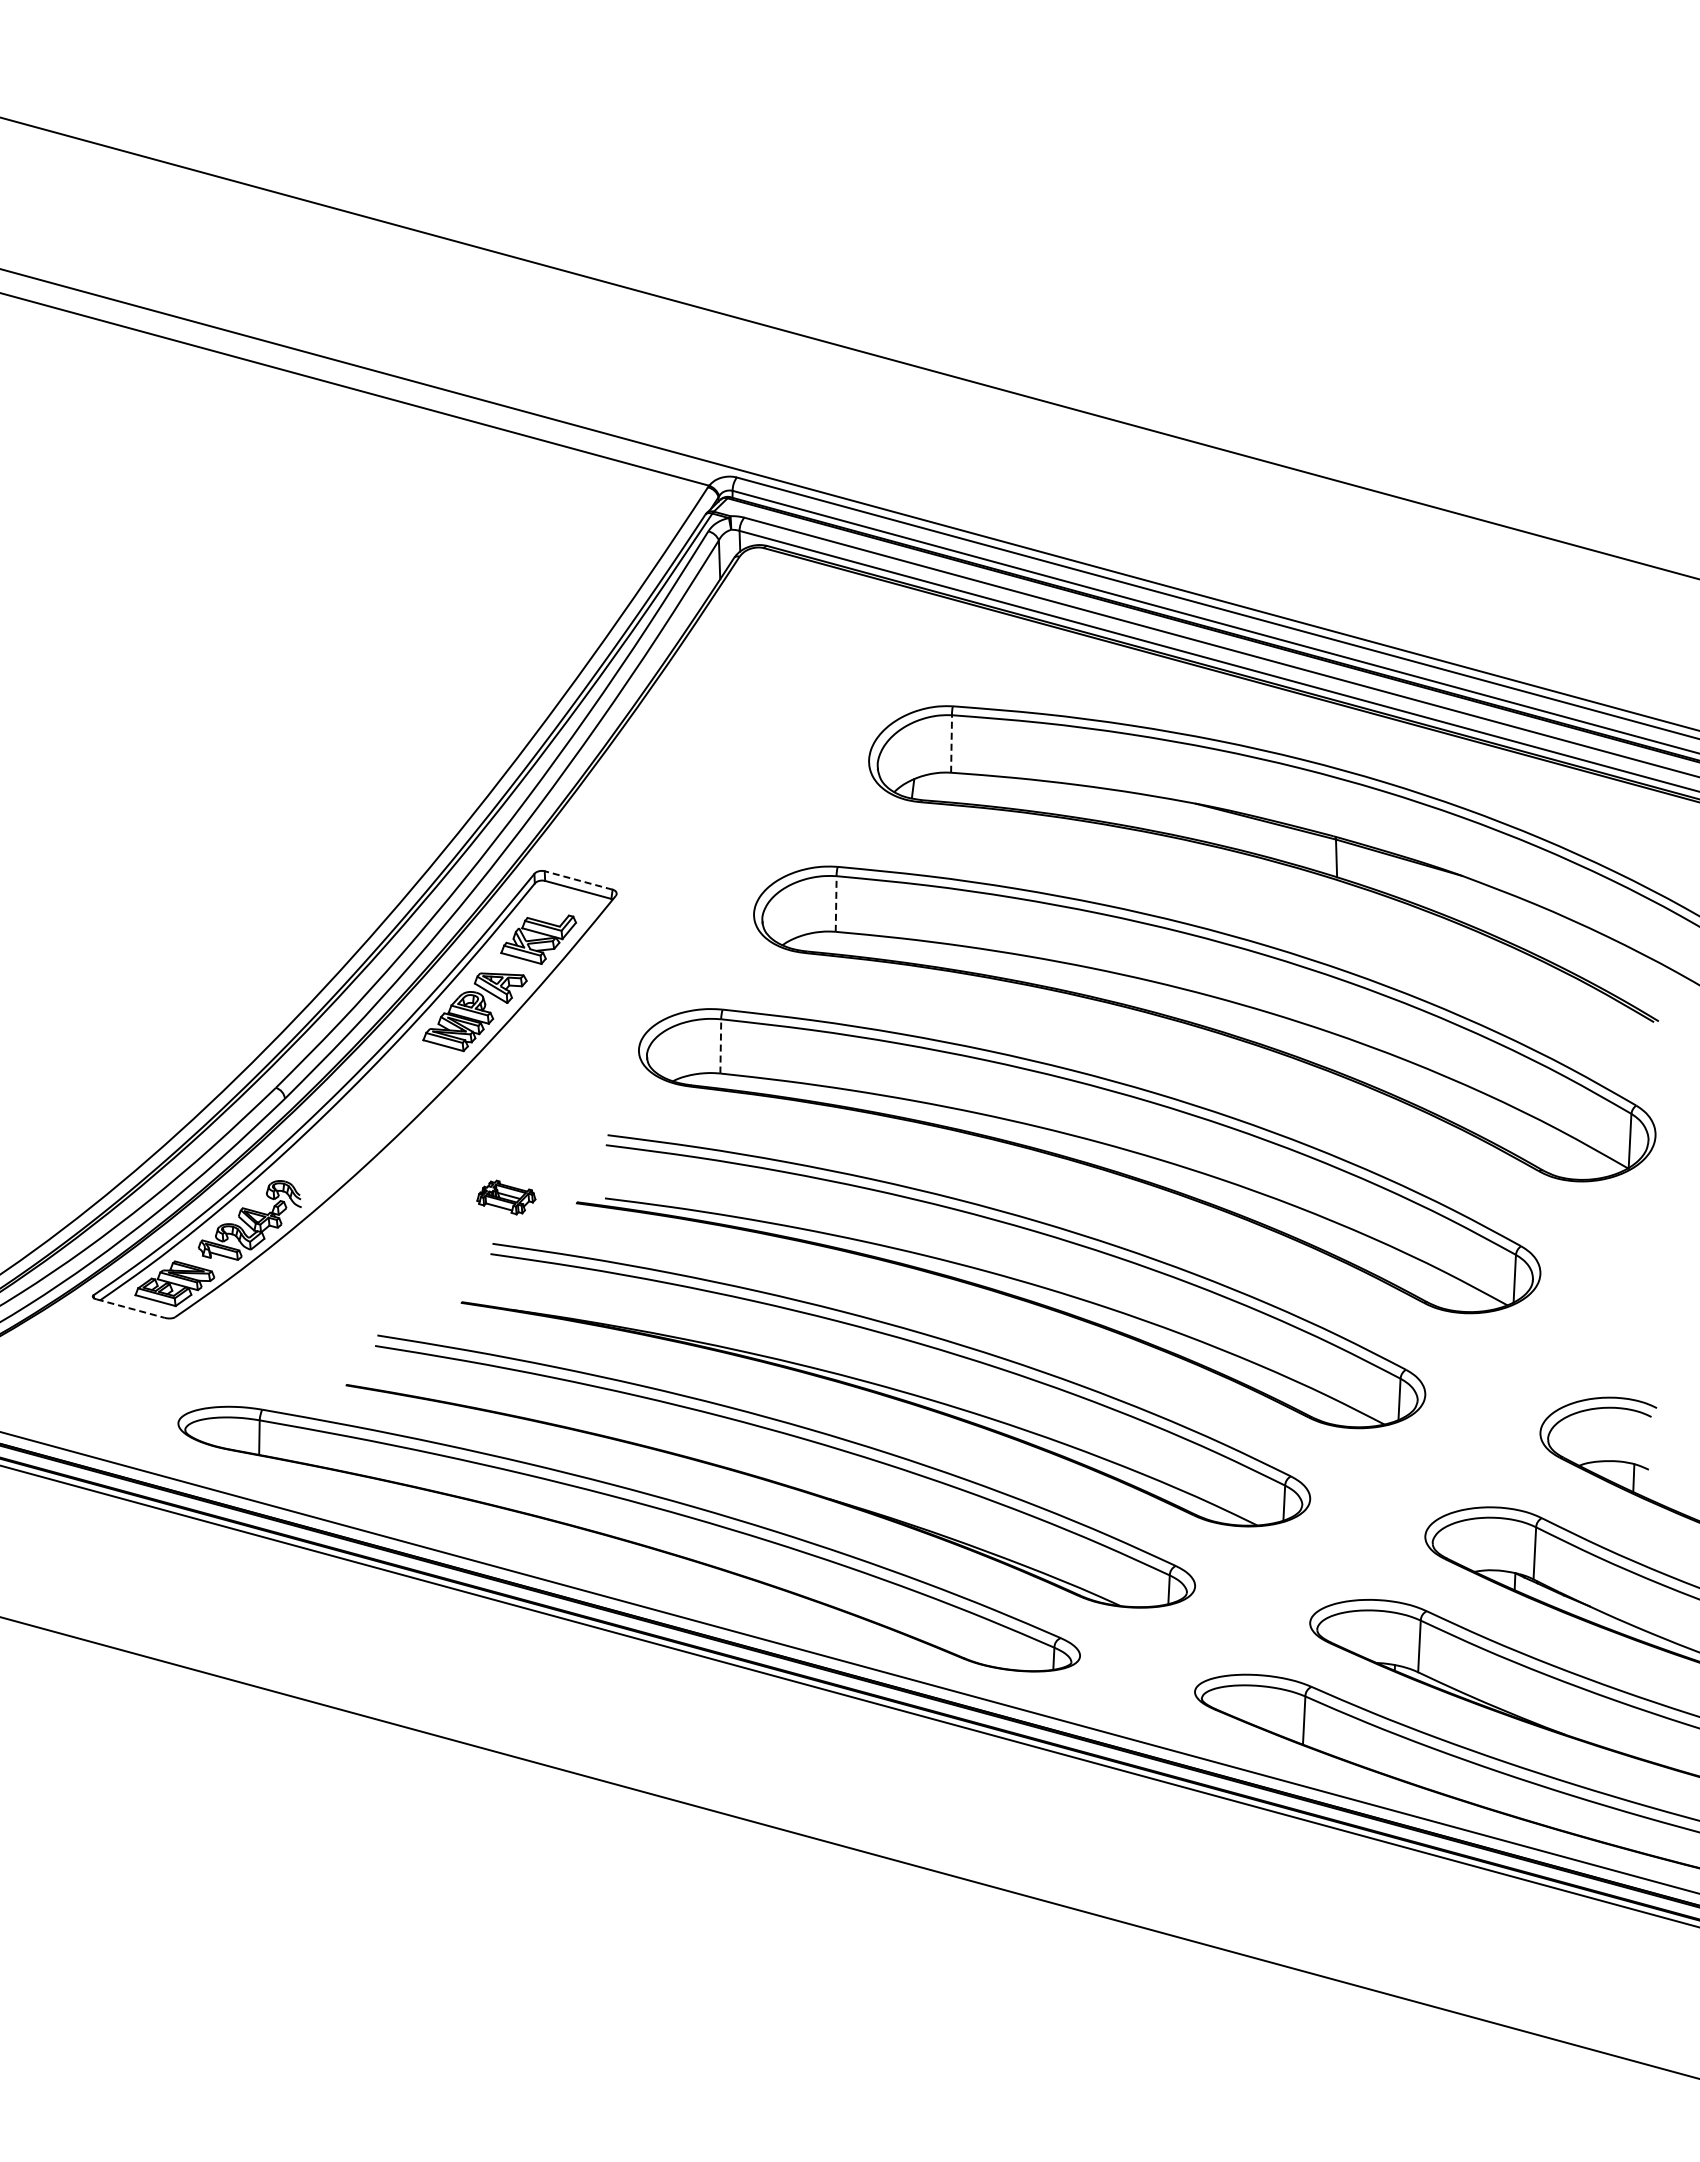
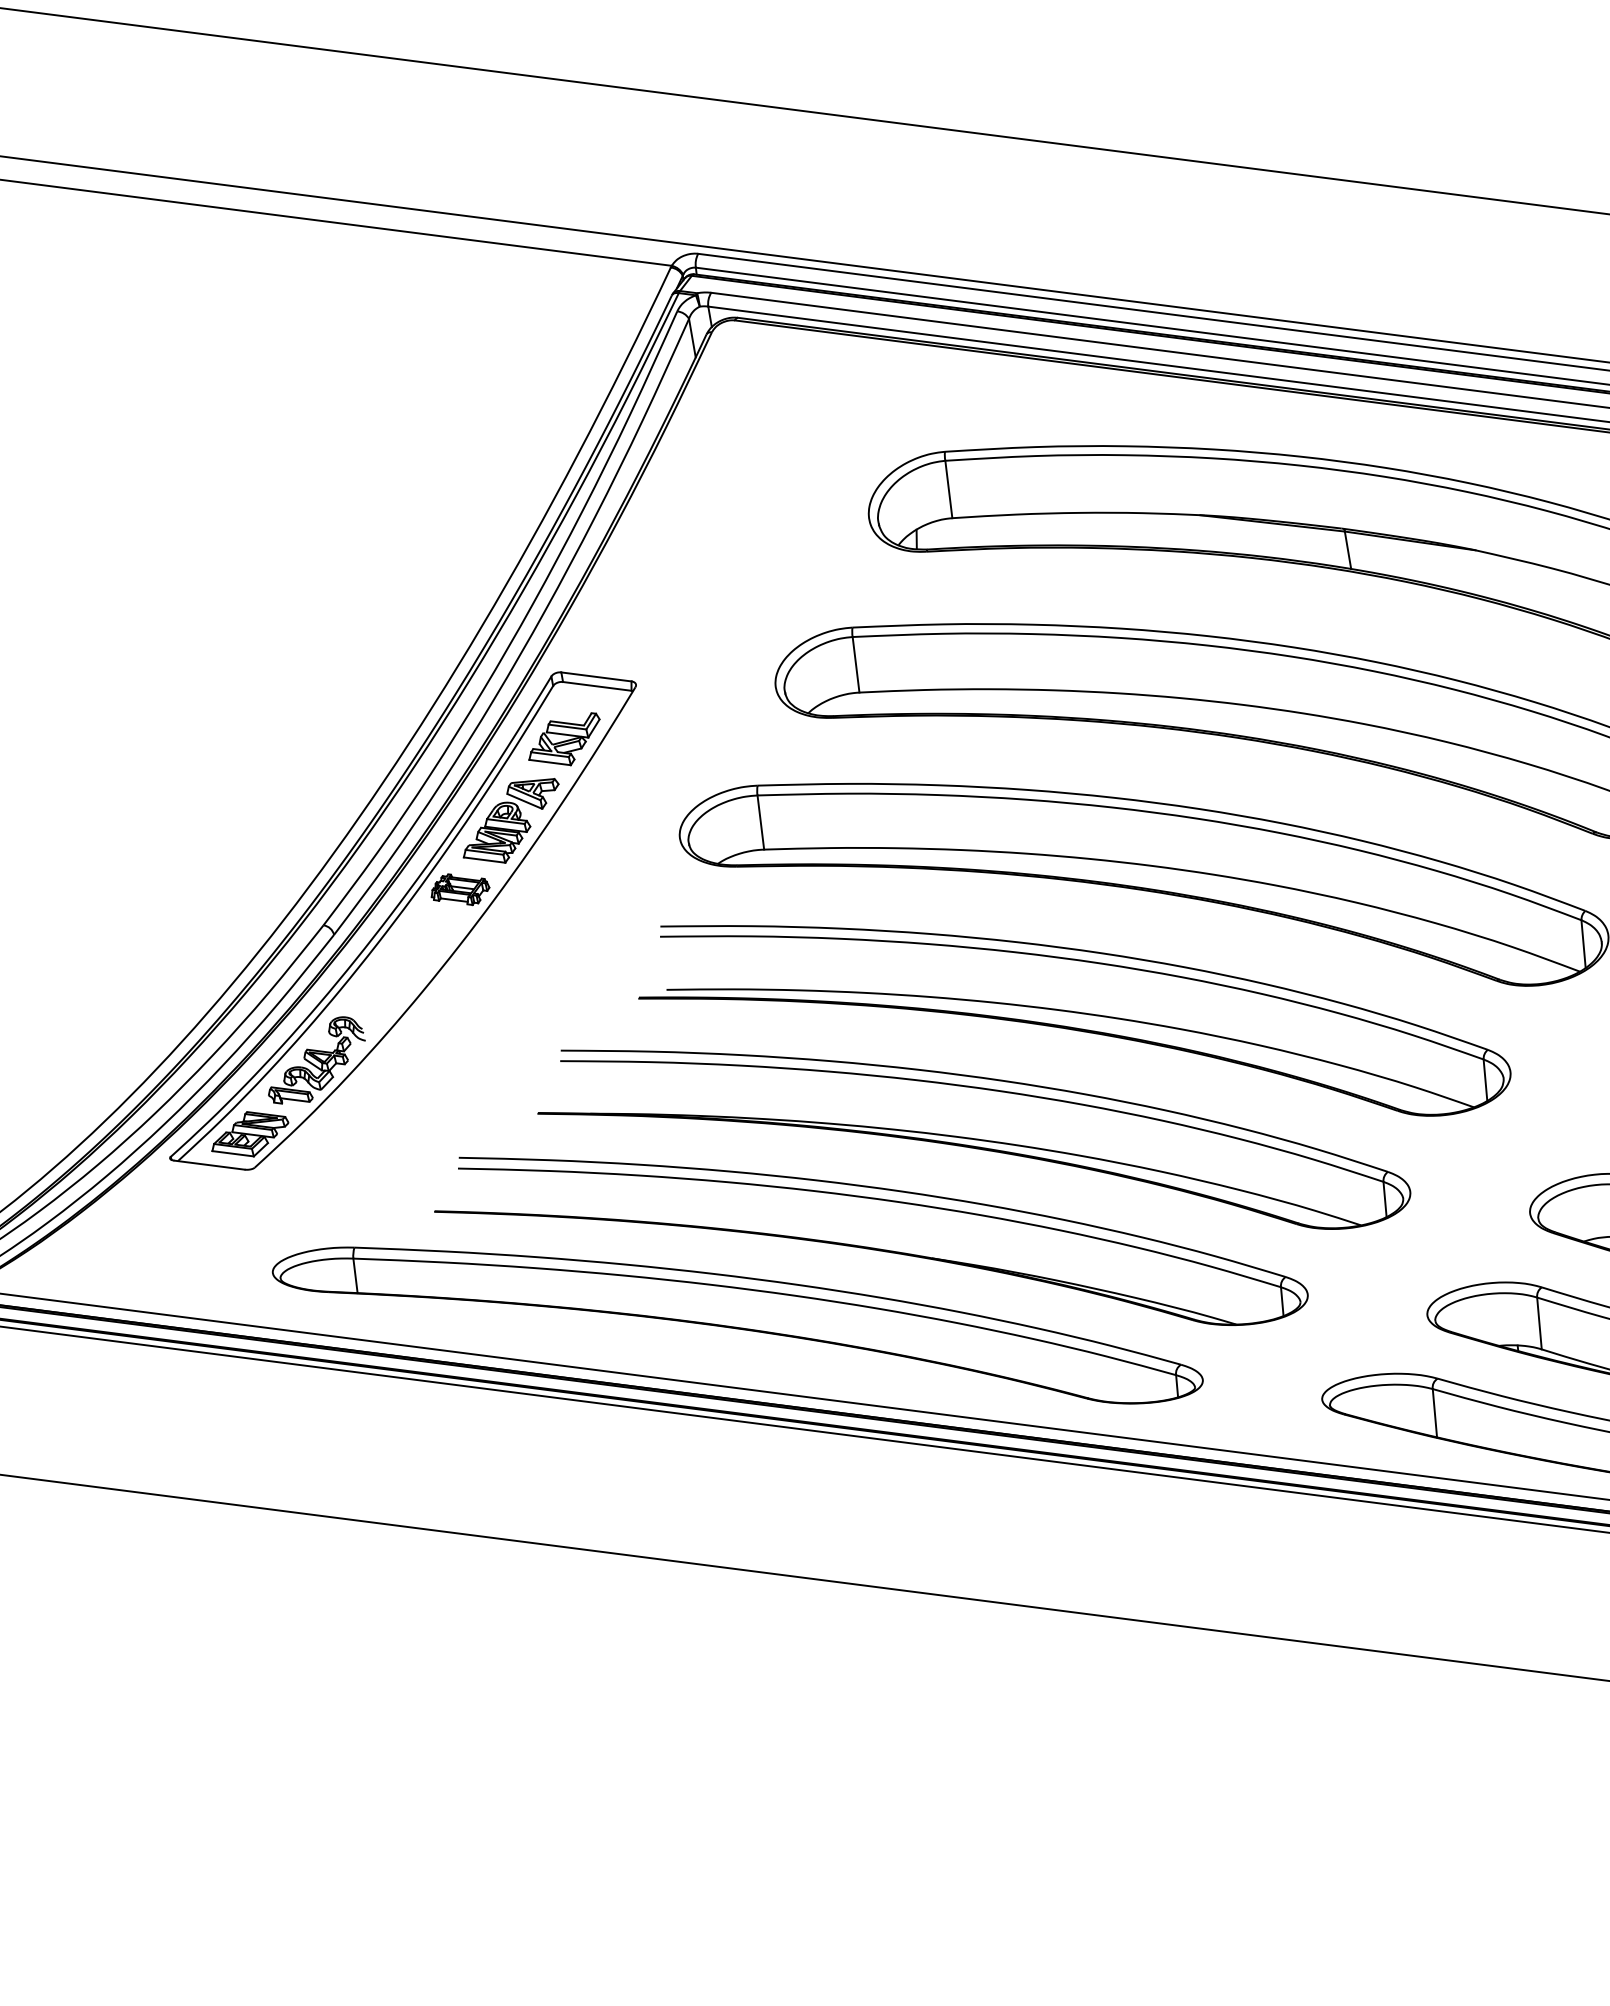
line: (951, 743) -> (948, 489), dashed -> solid
line: (578, 880) -> (596, 676), dashed -> solid
line: (836, 904) -> (856, 665), dashed -> solid
line: (720, 1045) -> (760, 821), dashed -> solid
part: (506, 1197) -> (460, 889), moved
line: (131, 1308) -> (210, 1164), dashed -> solid

